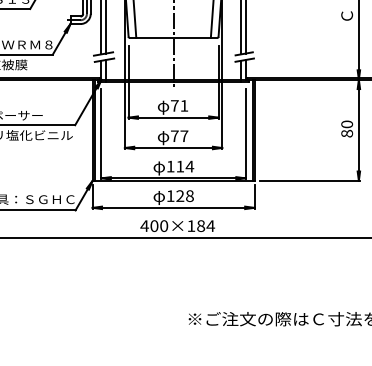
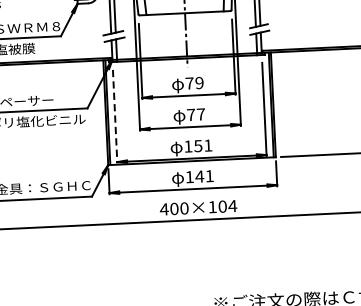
text: (184, 105) -> (199, 82), 71 -> 79
line: (101, 134) -> (115, 116), solid -> dashed
text: (185, 166) -> (203, 145), 114 -> 151
text: (184, 196) -> (204, 176), 128 -> 141
text: (201, 225) -> (223, 206), 400×184 -> 400×104

